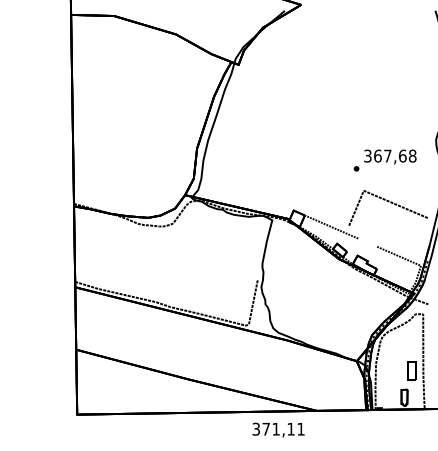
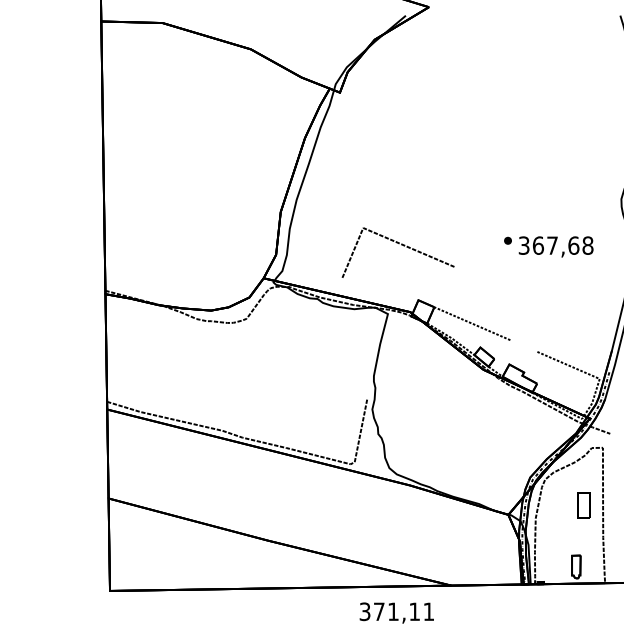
text: (389, 156) -> (555, 246), moved
line: (390, 203) -> (401, 245), moved
part: (411, 370) -> (583, 505), moved

